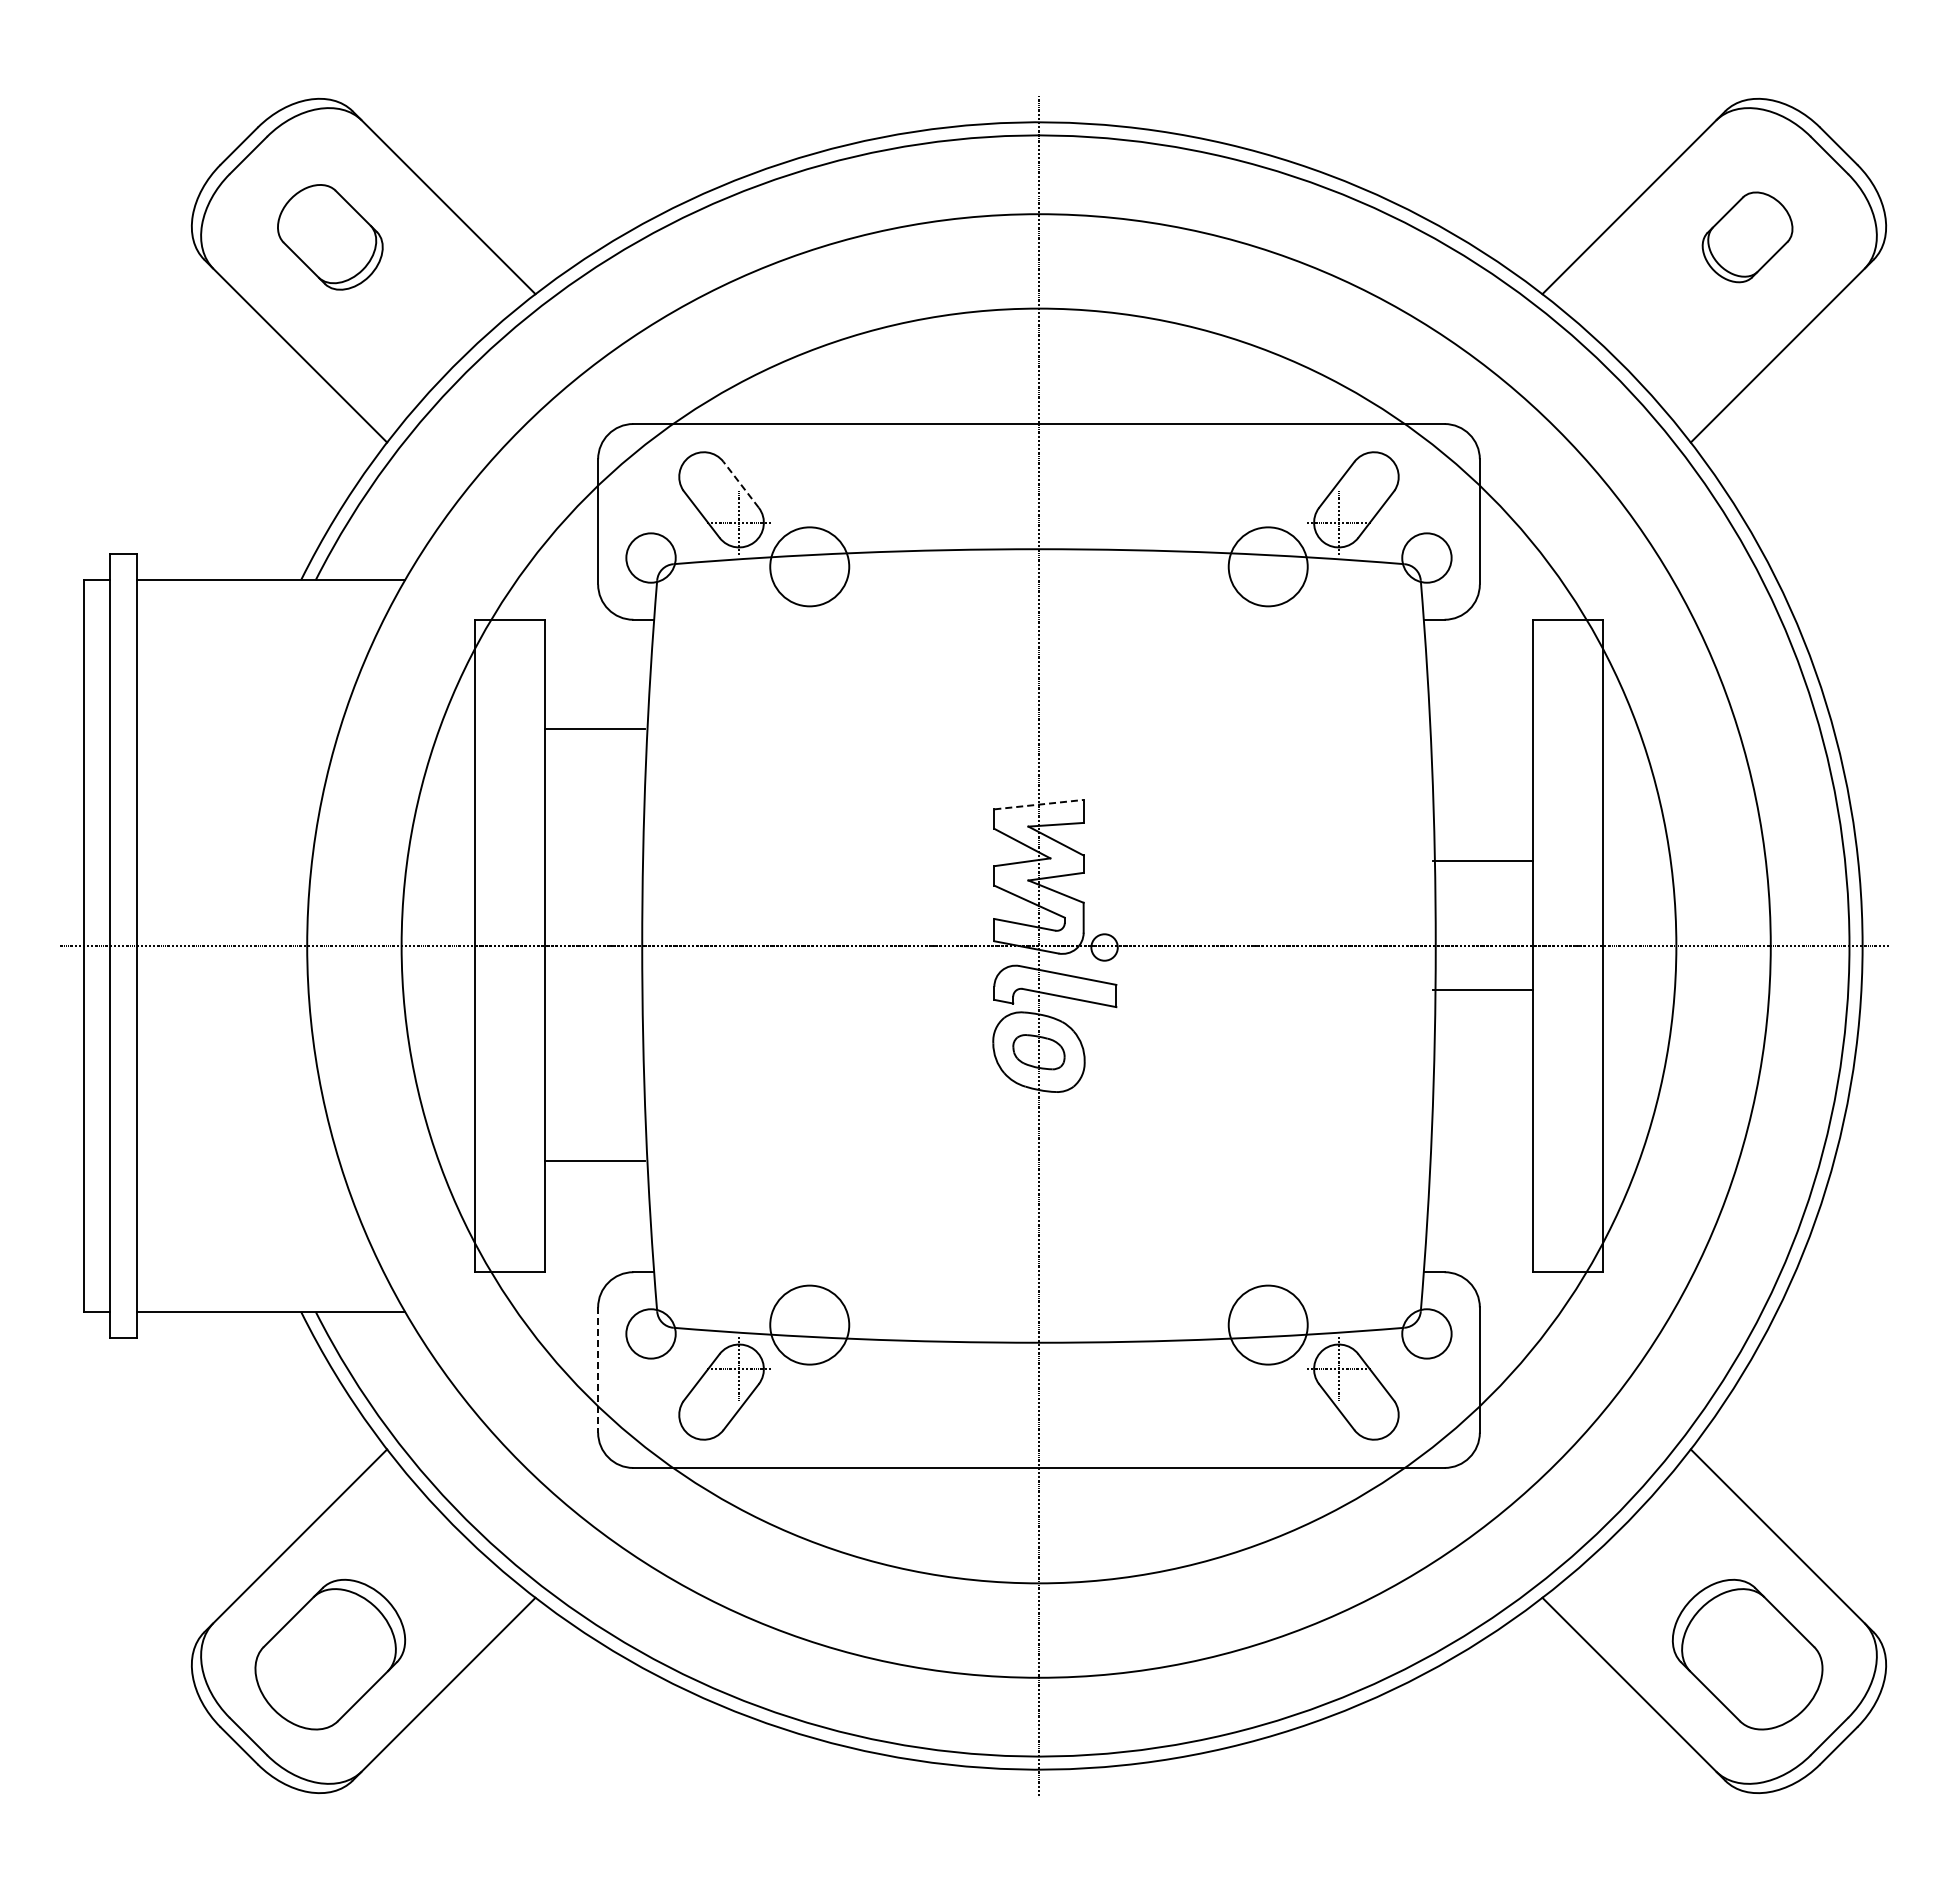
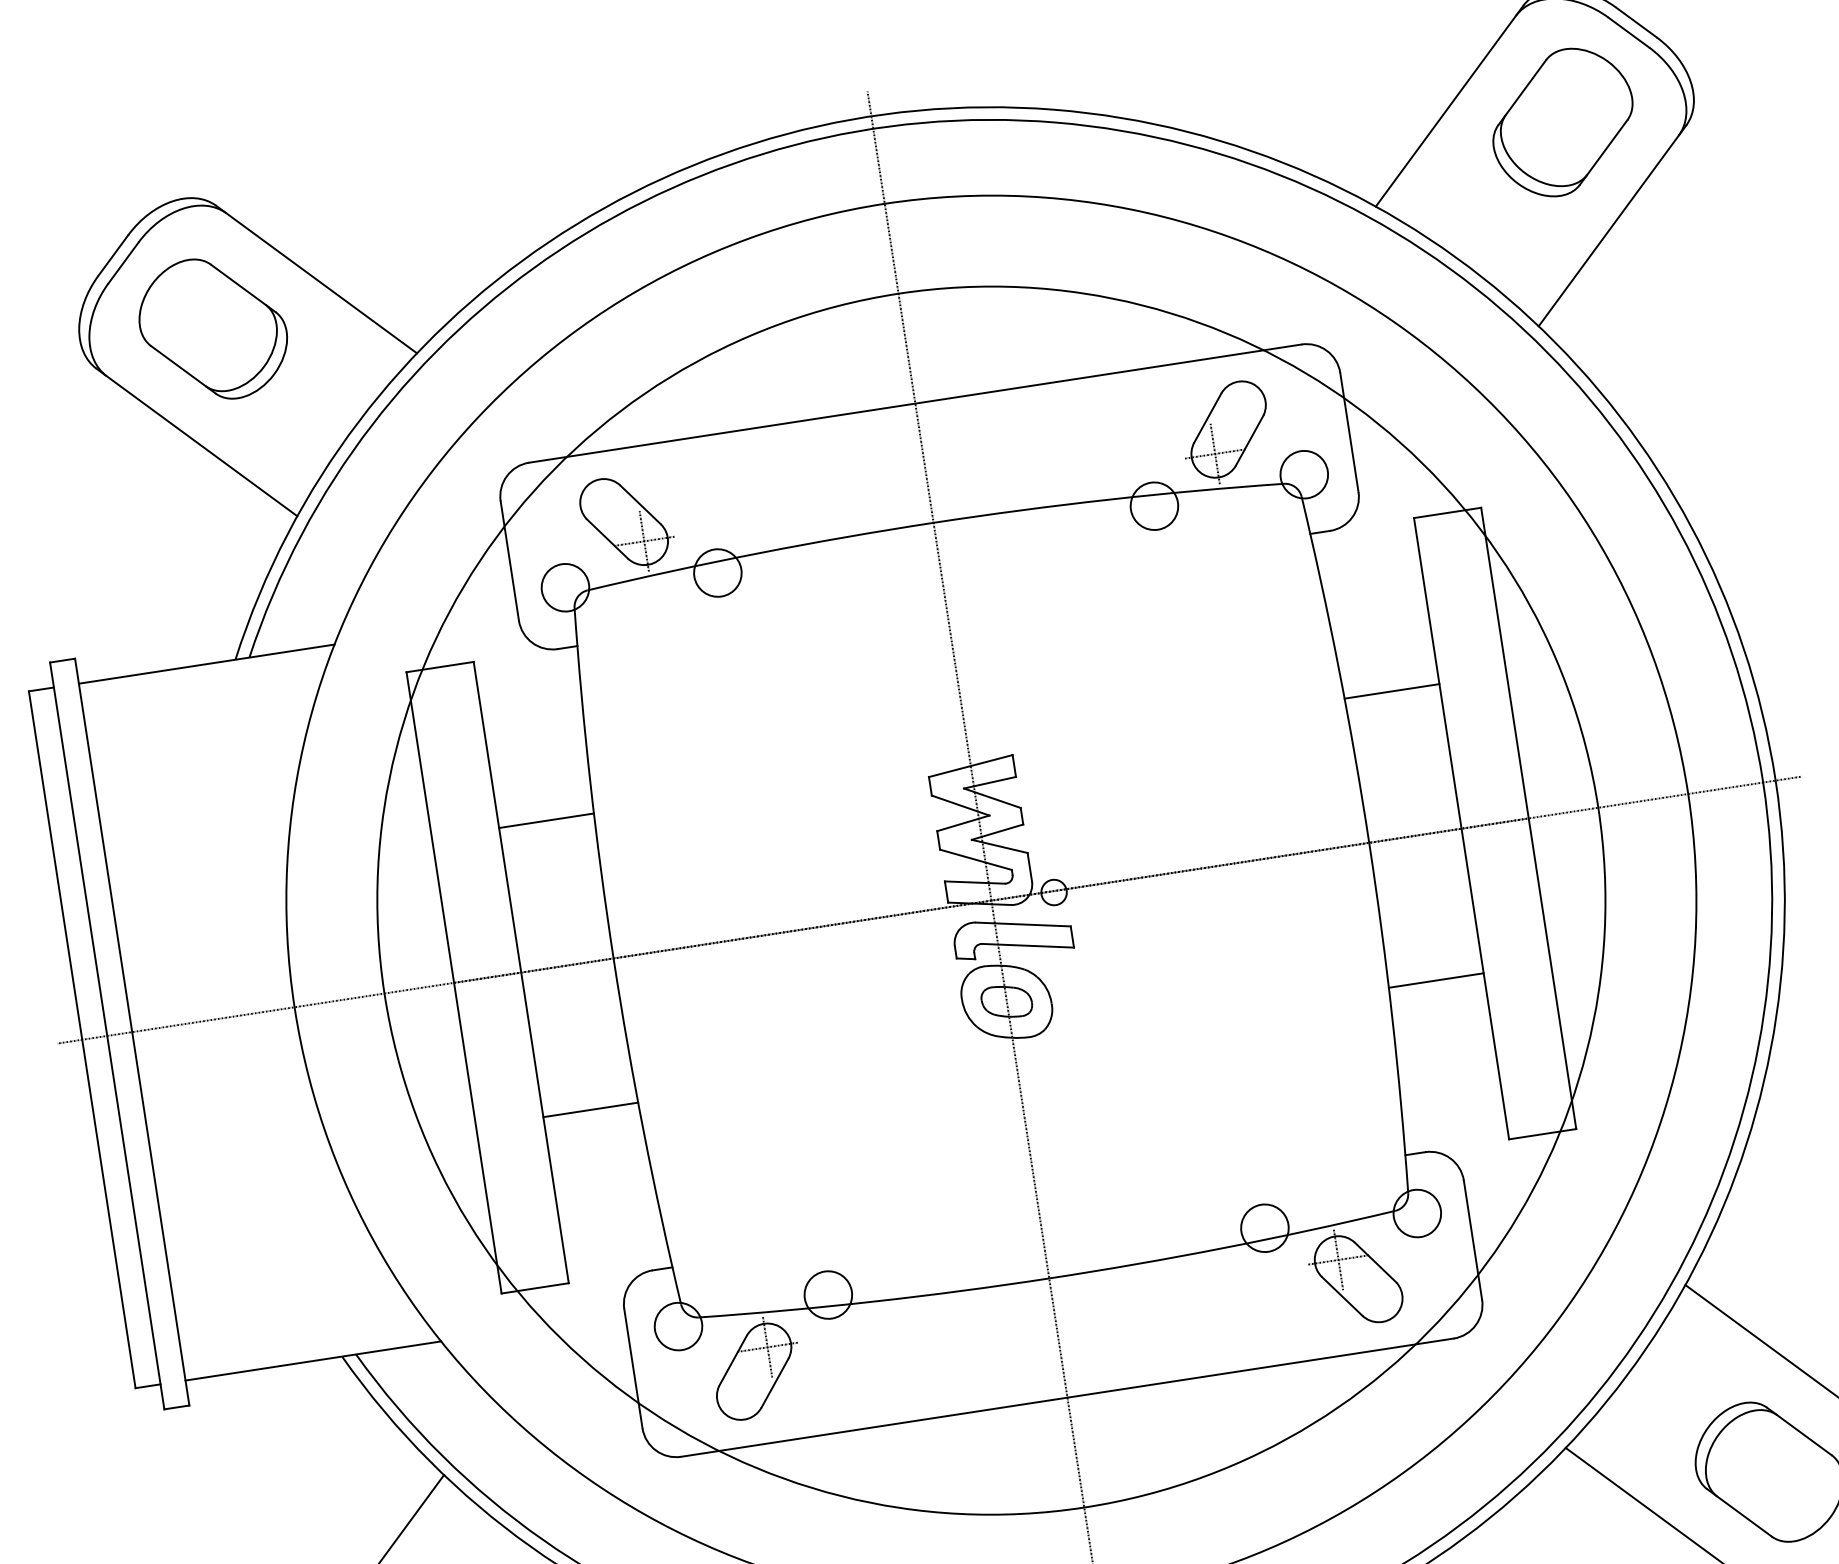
part: (330, 237) -> (213, 329), size x1.43
part: (1747, 237) -> (1562, 122), size x1.67
line: (741, 484) -> (640, 504), dashed -> solid
circle: (809, 566) -> (717, 572), size x0.62
circle: (1267, 566) -> (1153, 505), size x0.62
line: (594, 729) -> (546, 821), moved
line: (1038, 804) -> (970, 765), dashed -> solid
line: (1482, 861) -> (1391, 691), moved
line: (1482, 989) -> (1435, 980), moved
line: (594, 1160) -> (590, 1109), moved
circle: (809, 1324) -> (828, 1294), size x0.62
circle: (1267, 1324) -> (1264, 1227), size x0.62
line: (598, 1370) -> (633, 1369), dashed -> solid

